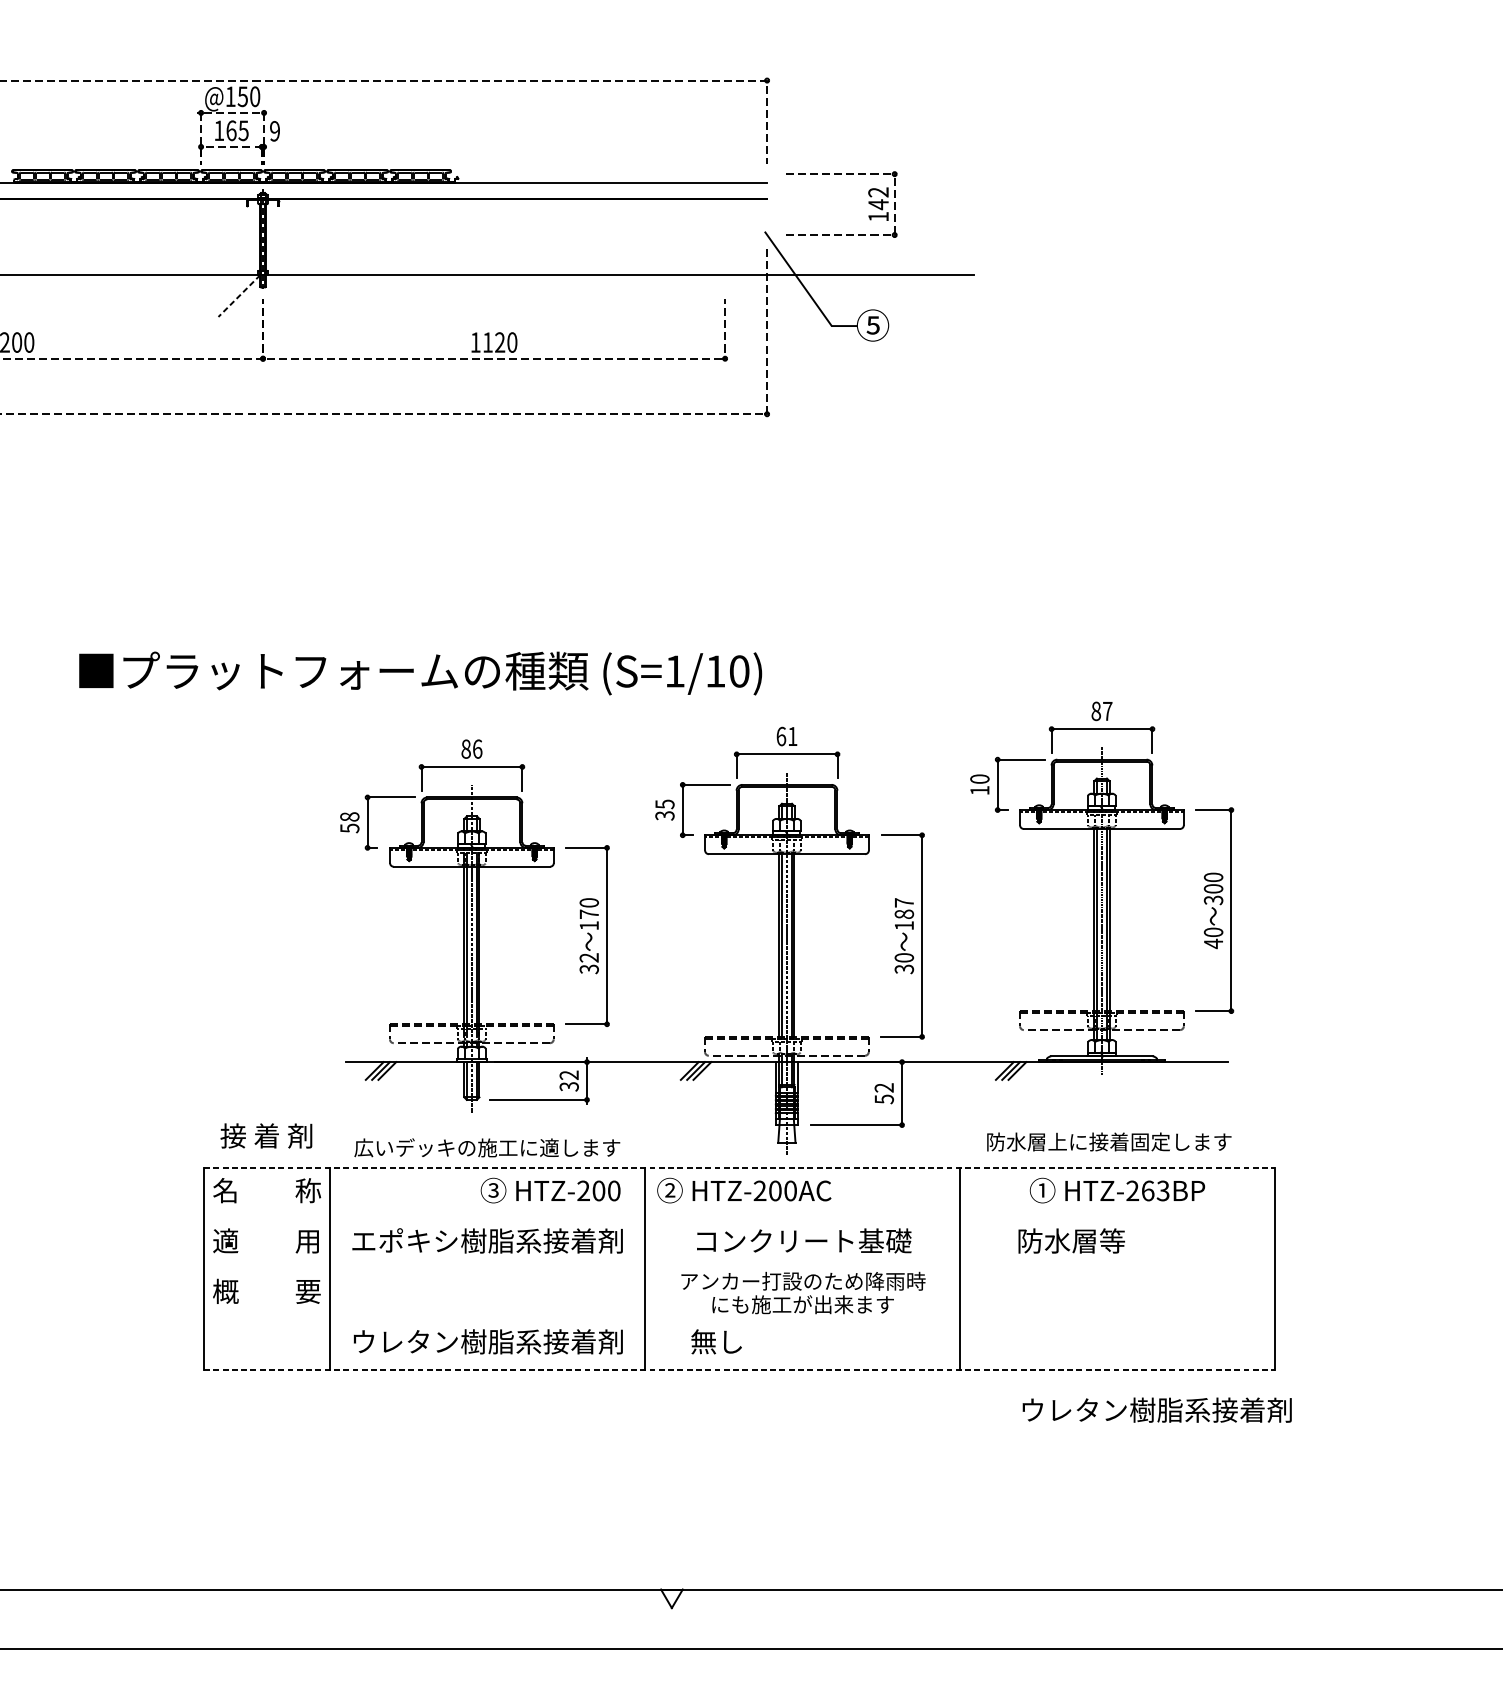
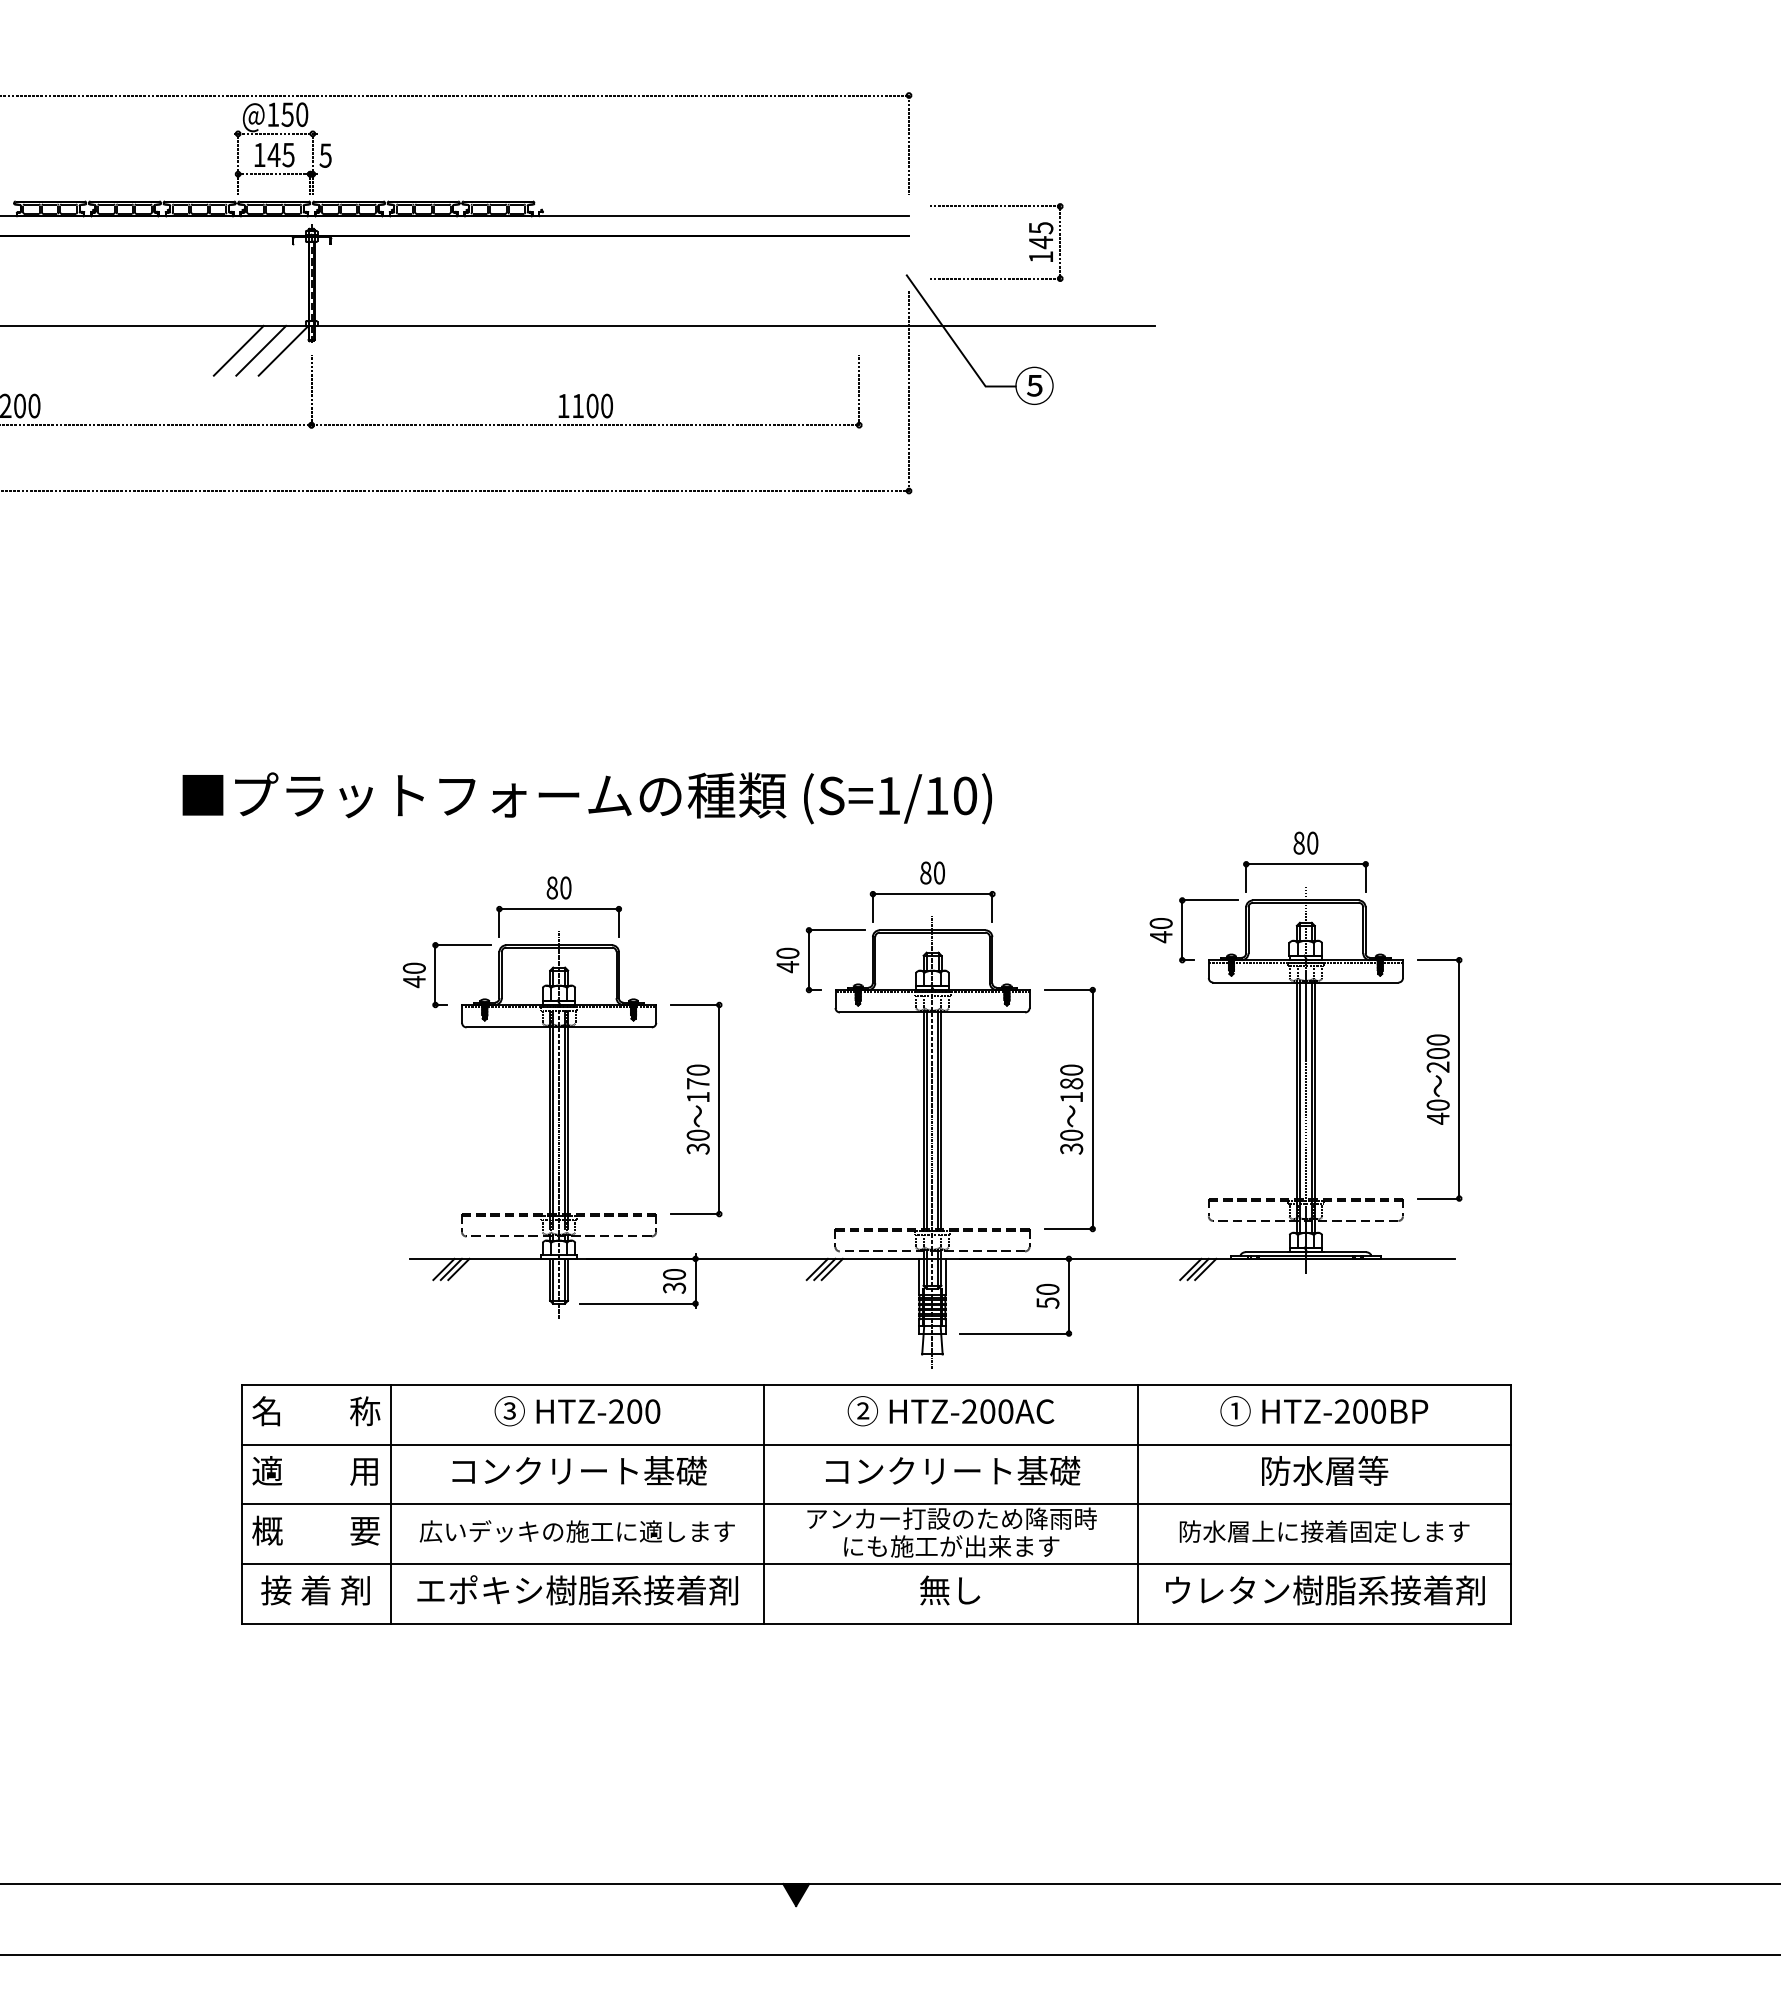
text: (230, 130) -> (273, 154), 165 -> 145
text: (274, 131) -> (325, 155), 9 -> 5
text: (878, 192) -> (1040, 228), 142 -> 145
line: (201, 295) -> (238, 350), added
line: (220, 295) -> (261, 350), added
line: (239, 296) -> (283, 351), dashed -> solid
text: (500, 342) -> (592, 405), 1120 -> 1100
text: (419, 673) -> (586, 798), moved
text: (1107, 710) -> (1312, 842), 87 -> 80
text: (786, 736) -> (932, 872), 61 -> 80
text: (477, 748) -> (565, 887), 86 -> 80
text: (980, 790) -> (1161, 937), 10 -> 40
text: (664, 810) -> (787, 960), 35 -> 40
text: (349, 823) -> (414, 975), 58 -> 40
text: (1213, 899) -> (1438, 1066), 300 -> 200
text: (904, 902) -> (1071, 1069), 187 -> 180
text: (588, 957) -> (697, 1134), 32 -> 30
text: (569, 1075) -> (674, 1274), 32 -> 30
text: (883, 1087) -> (1047, 1289), 52 -> 50
text: (266, 1136) -> (315, 1590), moved
text: (1109, 1141) -> (1324, 1531), moved
text: (486, 1147) -> (576, 1531), moved
line: (739, 1168) -> (876, 1384), dashed -> solid
text: (550, 1190) -> (577, 1411), moved
text: (743, 1190) -> (950, 1411), moved
text: (1155, 1190) -> (1369, 1411), HTZ-263BP -> HTZ-200BP
line: (739, 1218) -> (876, 1444), added
text: (487, 1240) -> (577, 1470), エポキシ樹脂系接着剤 -> コンクリート基礎
text: (1072, 1240) -> (1325, 1470), moved
line: (739, 1269) -> (876, 1504), added
line: (739, 1319) -> (876, 1564), added
text: (404, 1341) -> (479, 1589), ウレタン樹脂系接着剤 -> エポキシ樹脂系接着剤
text: (716, 1341) -> (950, 1590), moved
line: (739, 1369) -> (876, 1623), dashed -> solid
text: (1157, 1410) -> (1325, 1590), moved
fill: (672, 1599) -> (796, 1895), added

